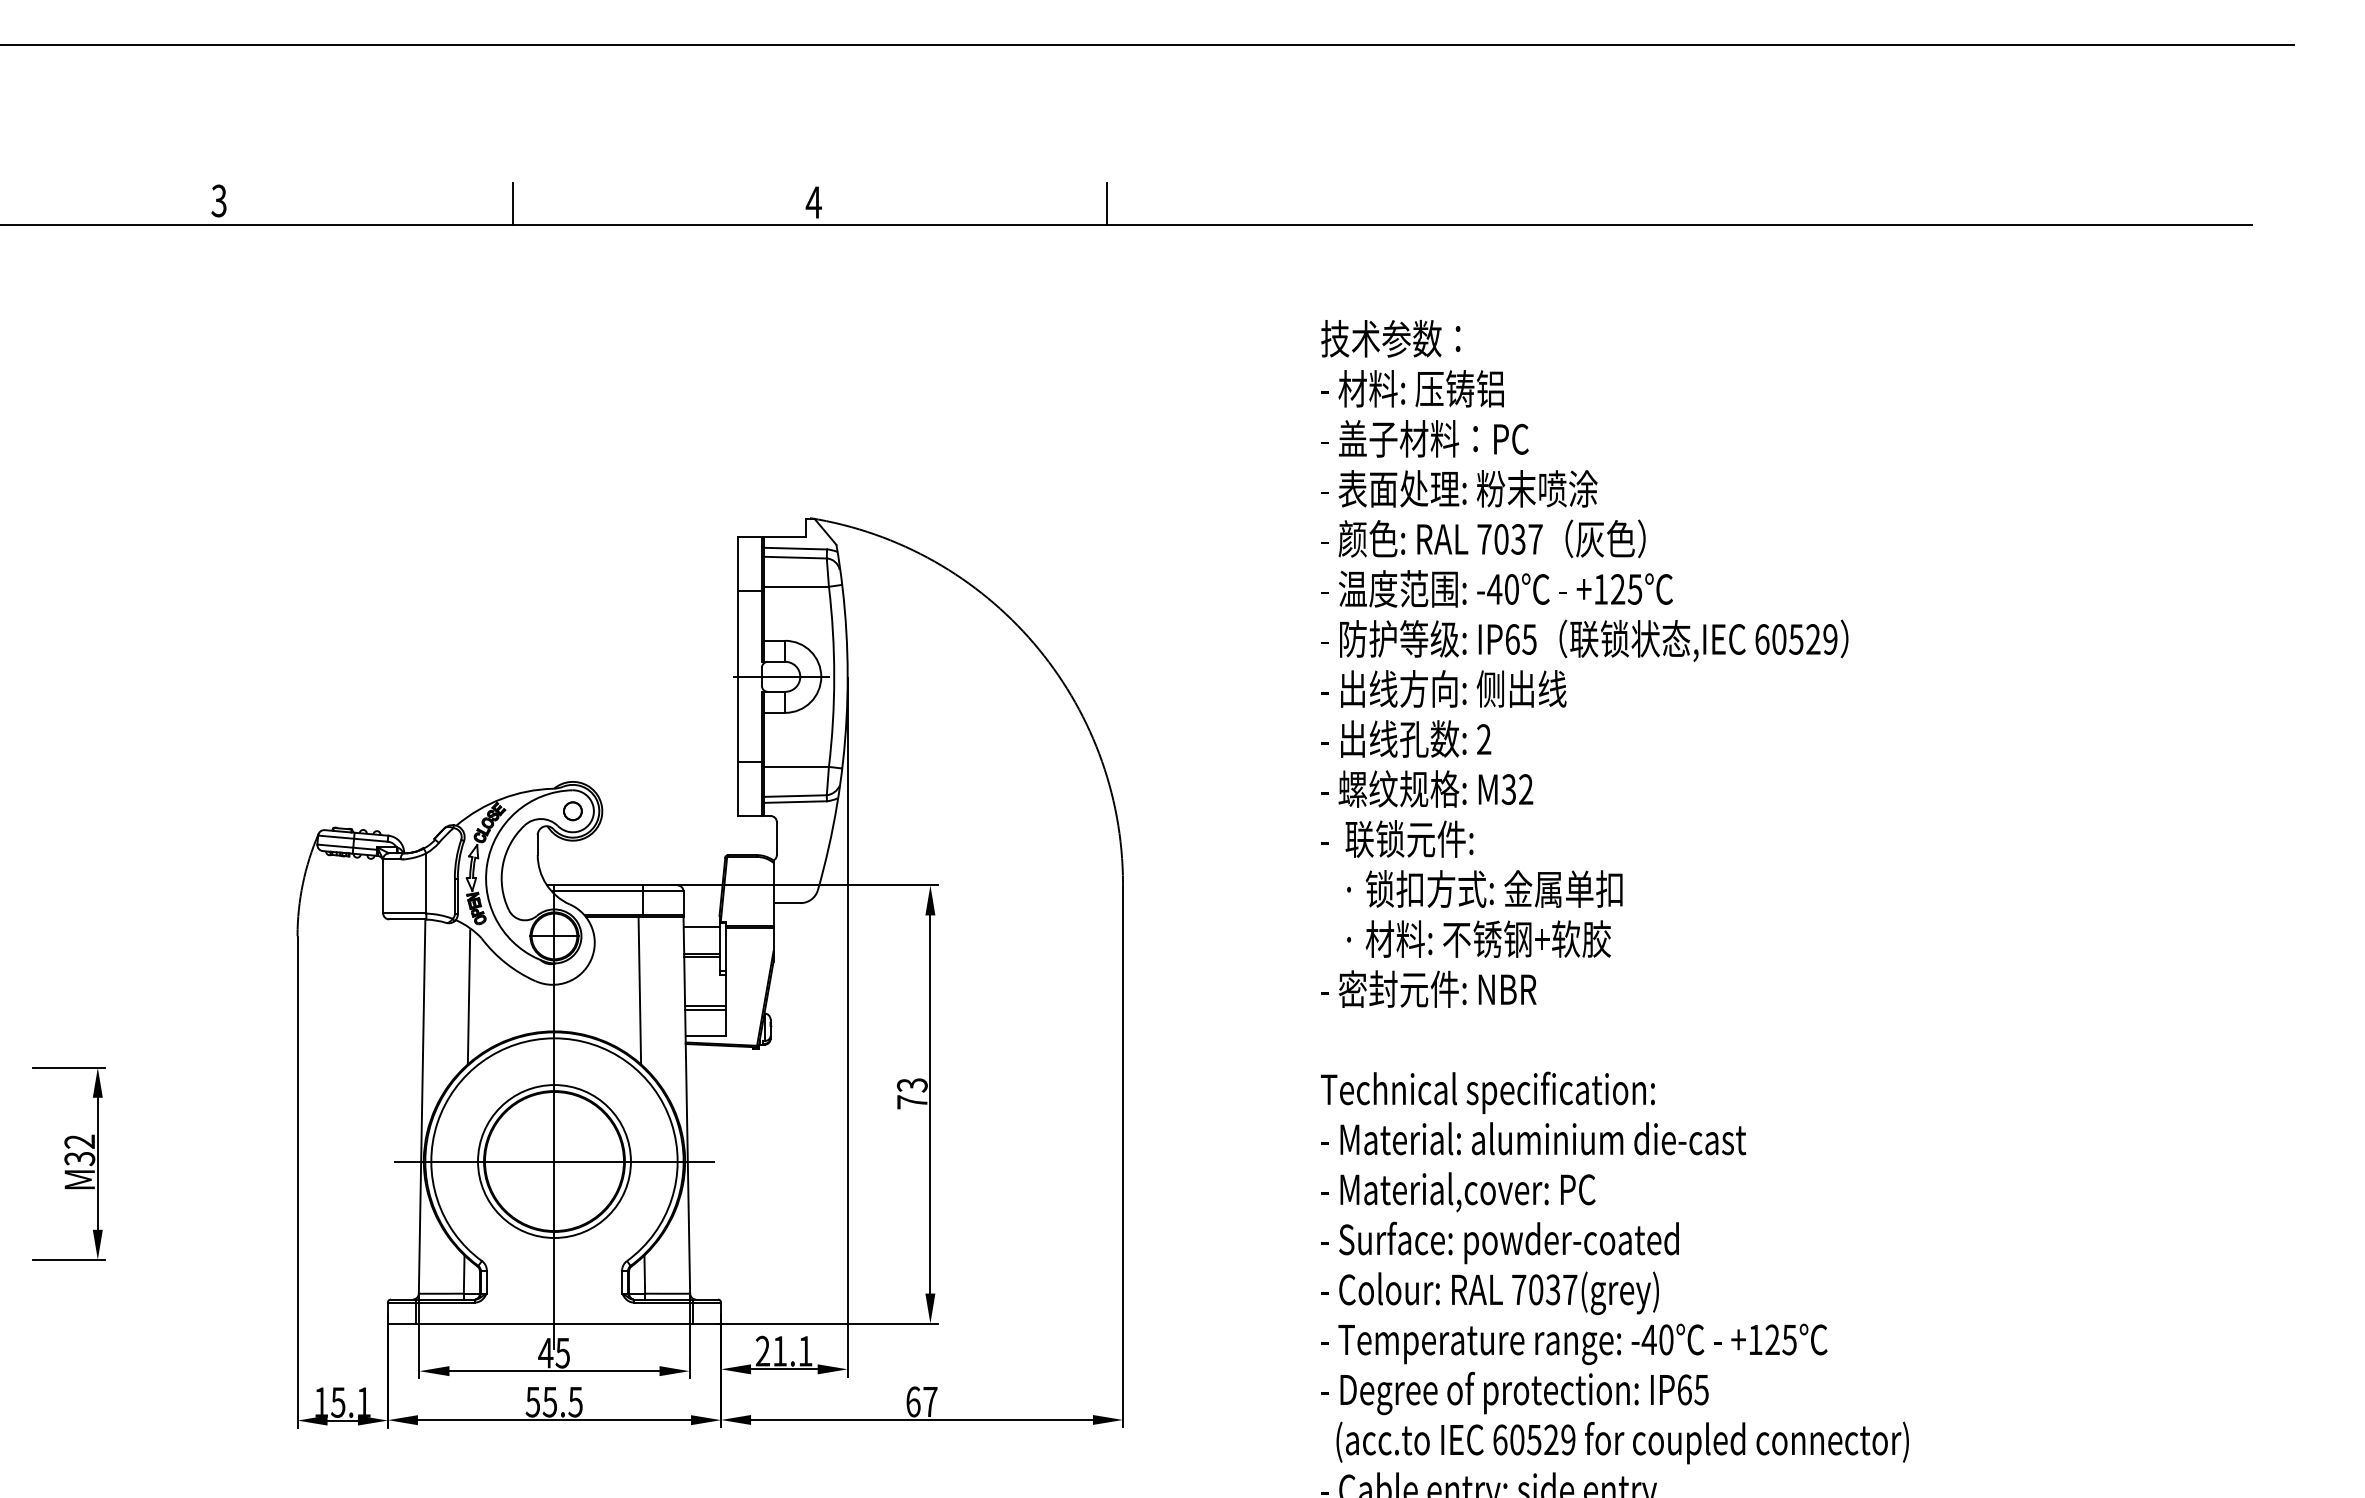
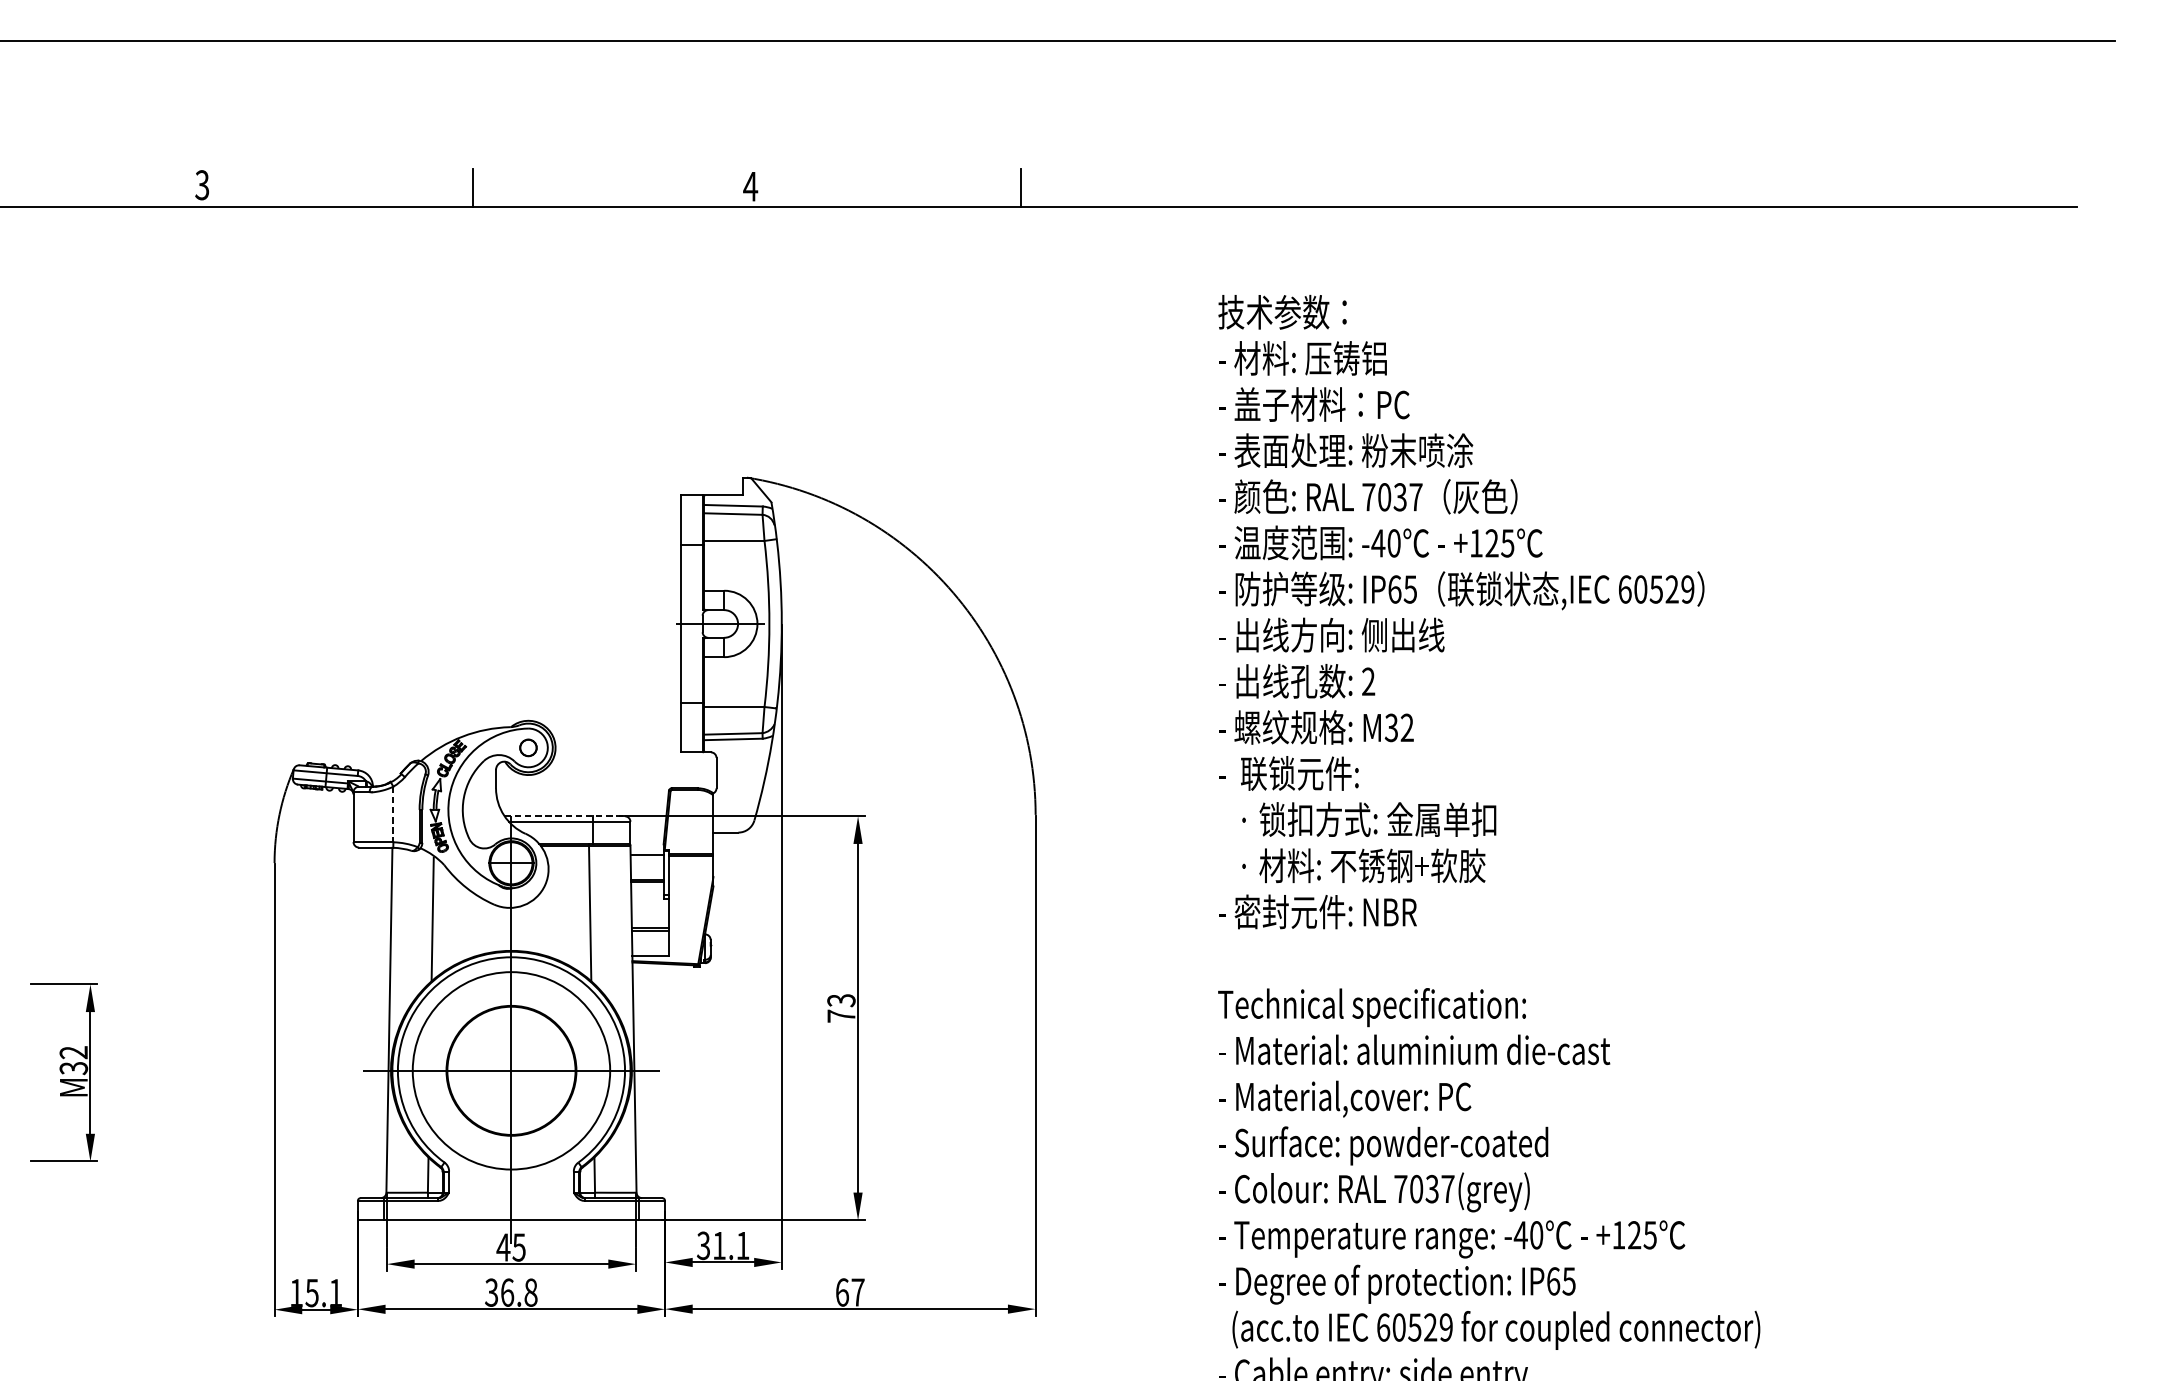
line: (426, 883) -> (393, 814), solid -> dashed
line: (612, 885) -> (564, 816), solid -> dashed
circle: (554, 1161) -> (511, 1070), size x1.4
text: (762, 1351) -> (703, 1246), 21.1 -> 31.1
text: (554, 1401) -> (511, 1292), 55.5 -> 36.8

